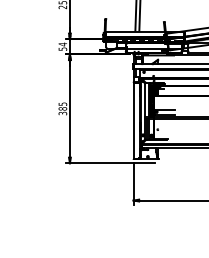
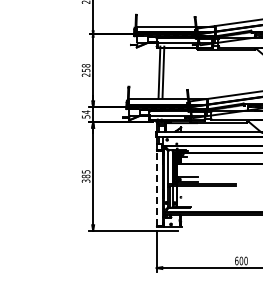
line: (133, 120) -> (156, 188), solid -> dashed

